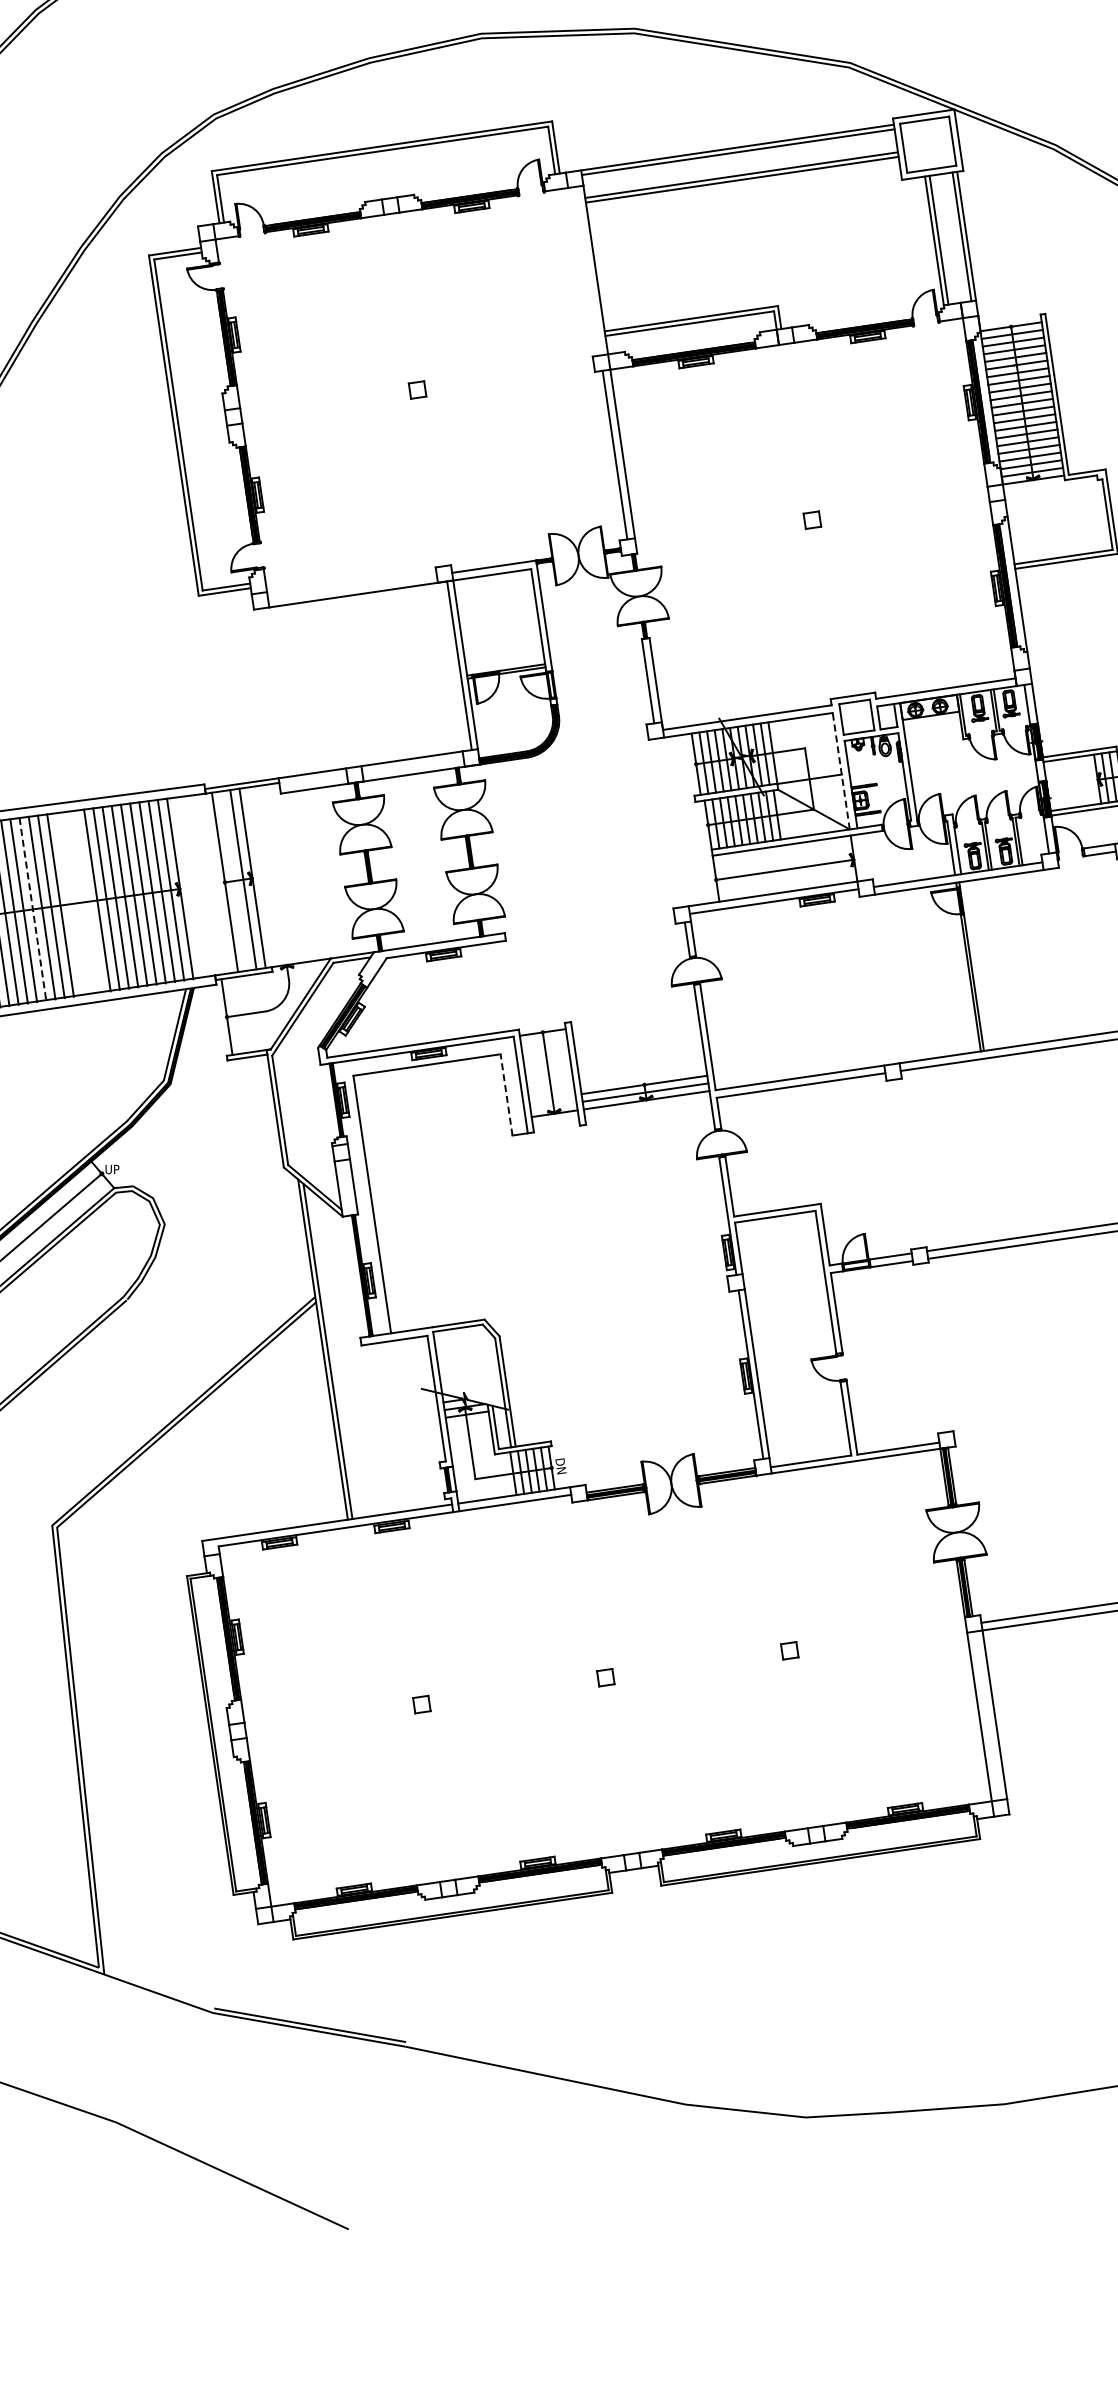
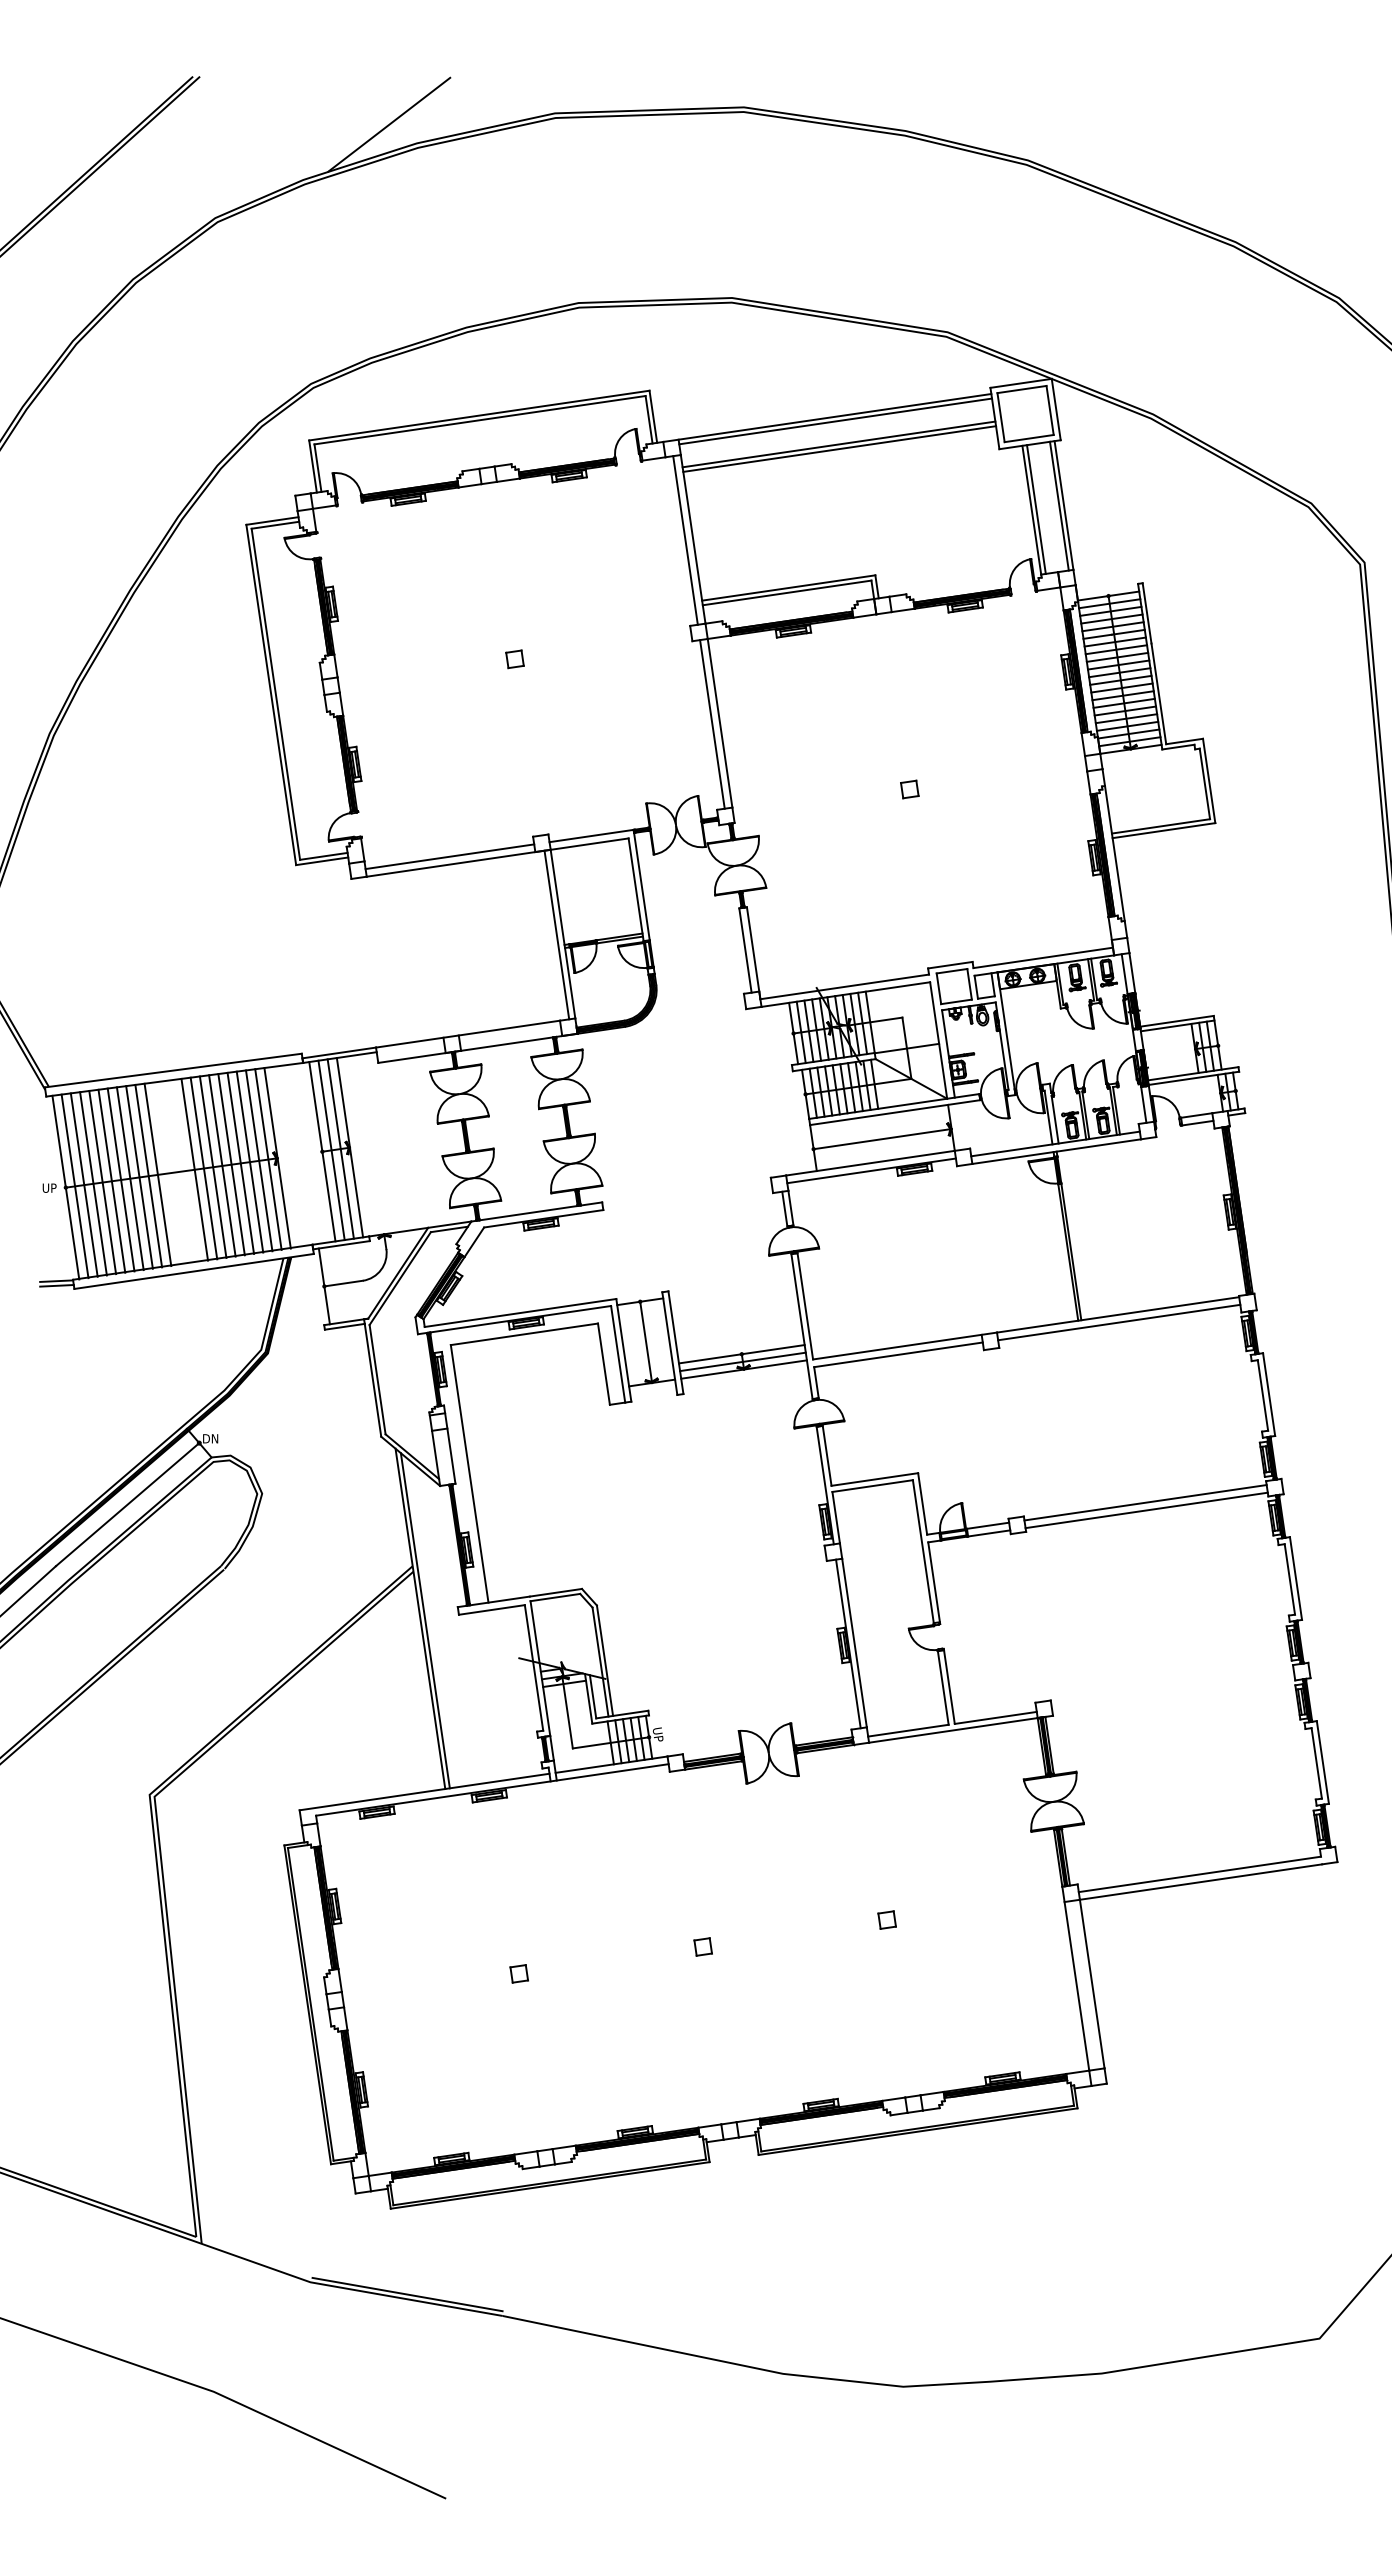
line: (588, 271) -> (685, 540), added
line: (352, 587) -> (449, 856), added
line: (841, 771) -> (938, 1040), dashed -> solid
line: (234, 881) -> (331, 1150), added
line: (33, 910) -> (130, 1179), dashed -> solid
line: (506, 1094) -> (603, 1363), dashed -> solid
text: (113, 1169) -> (210, 1438), UP -> DN
text: (560, 1466) -> (657, 1735), DN -> UP

